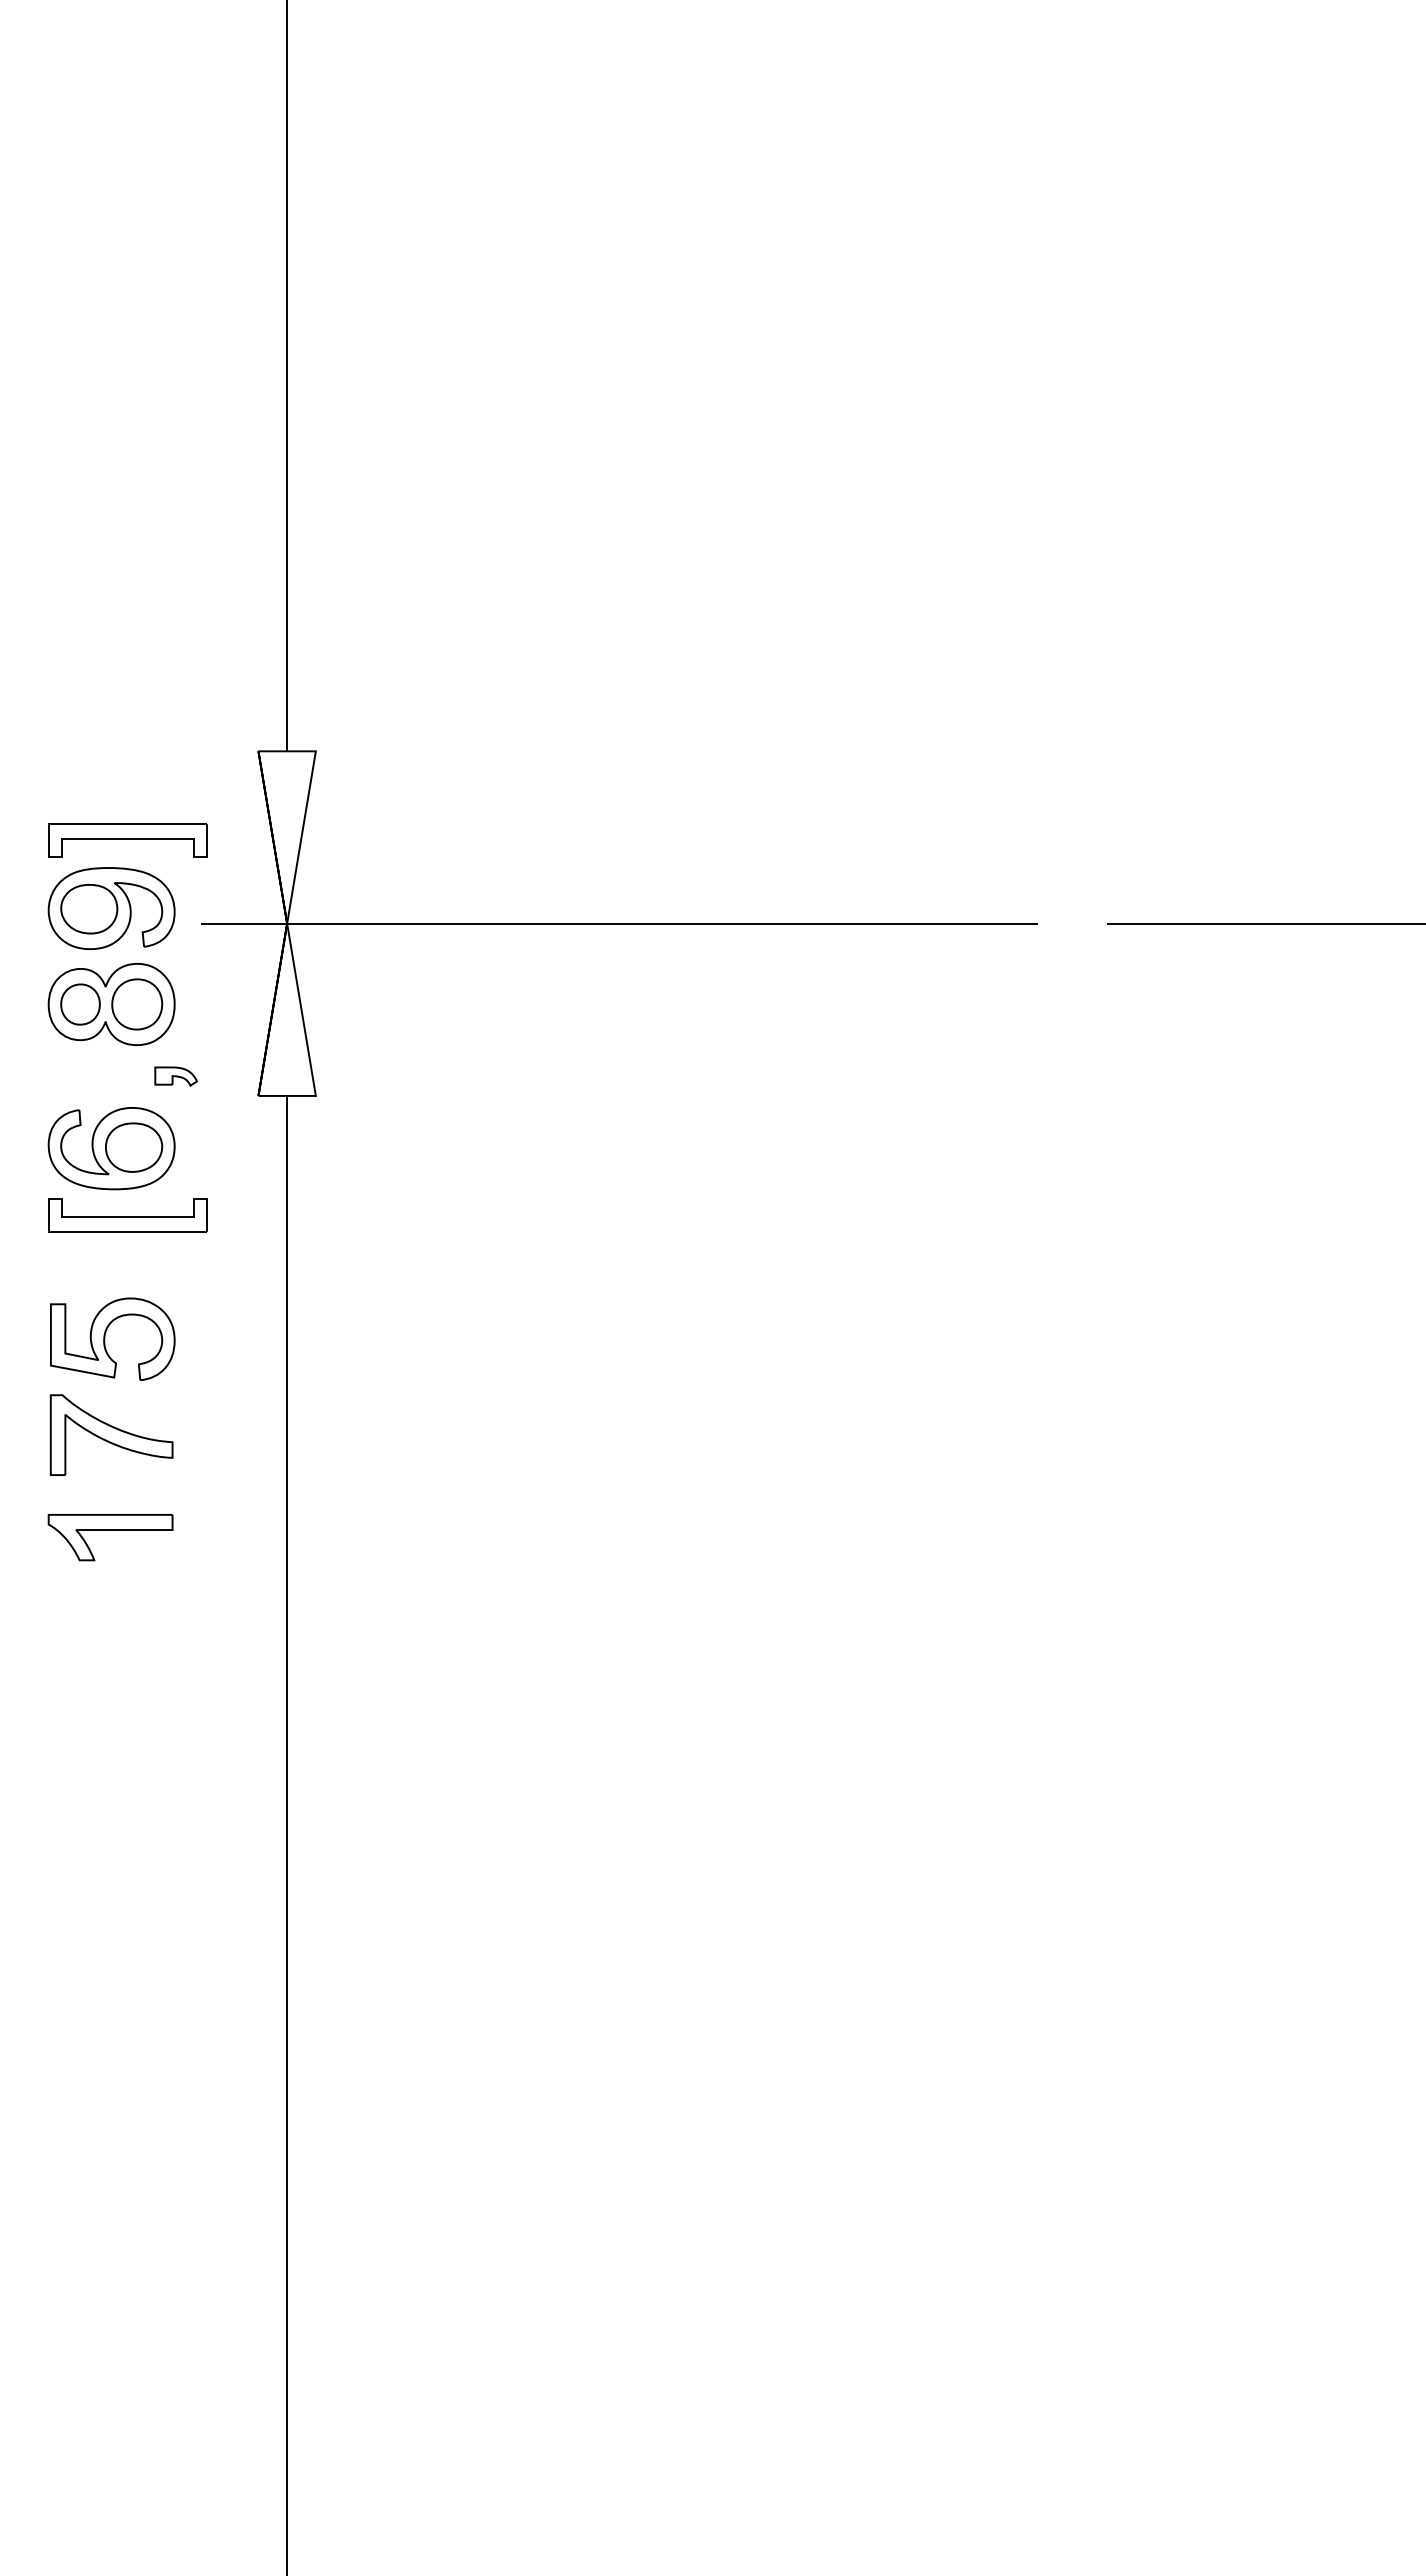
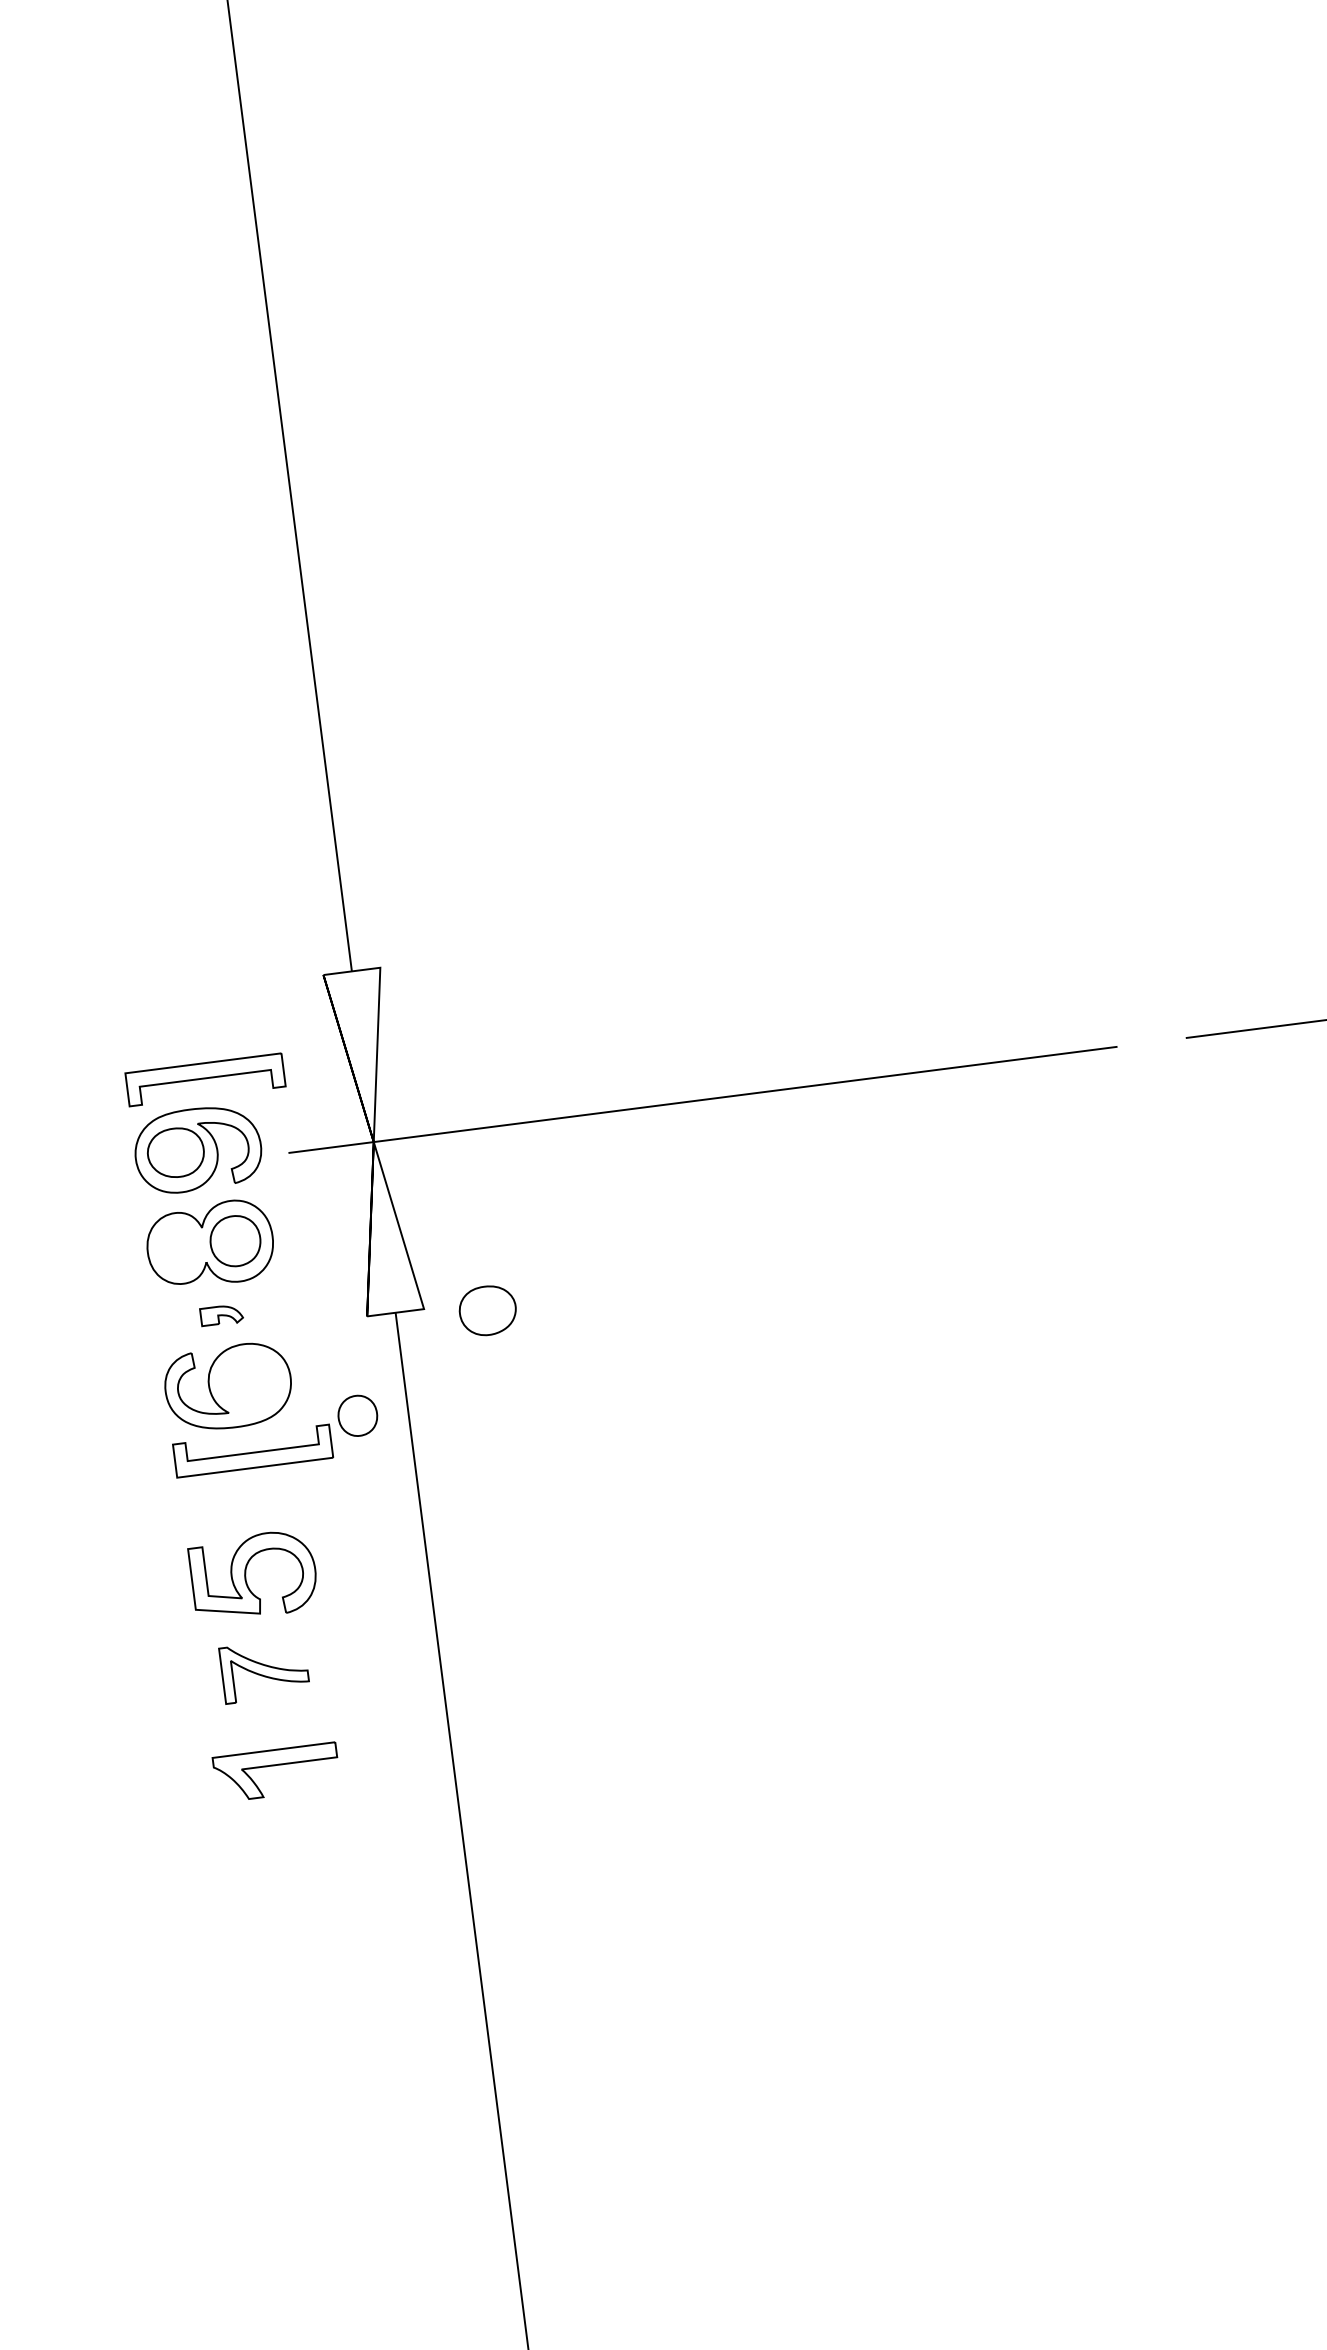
part: (80, 1004) -> (357, 1415), moved
part: (175, 1076) -> (221, 1315), moved
part: (134, 1147) -> (488, 1310), moved
part: (111, 1434) -> (264, 1670), size x0.7

